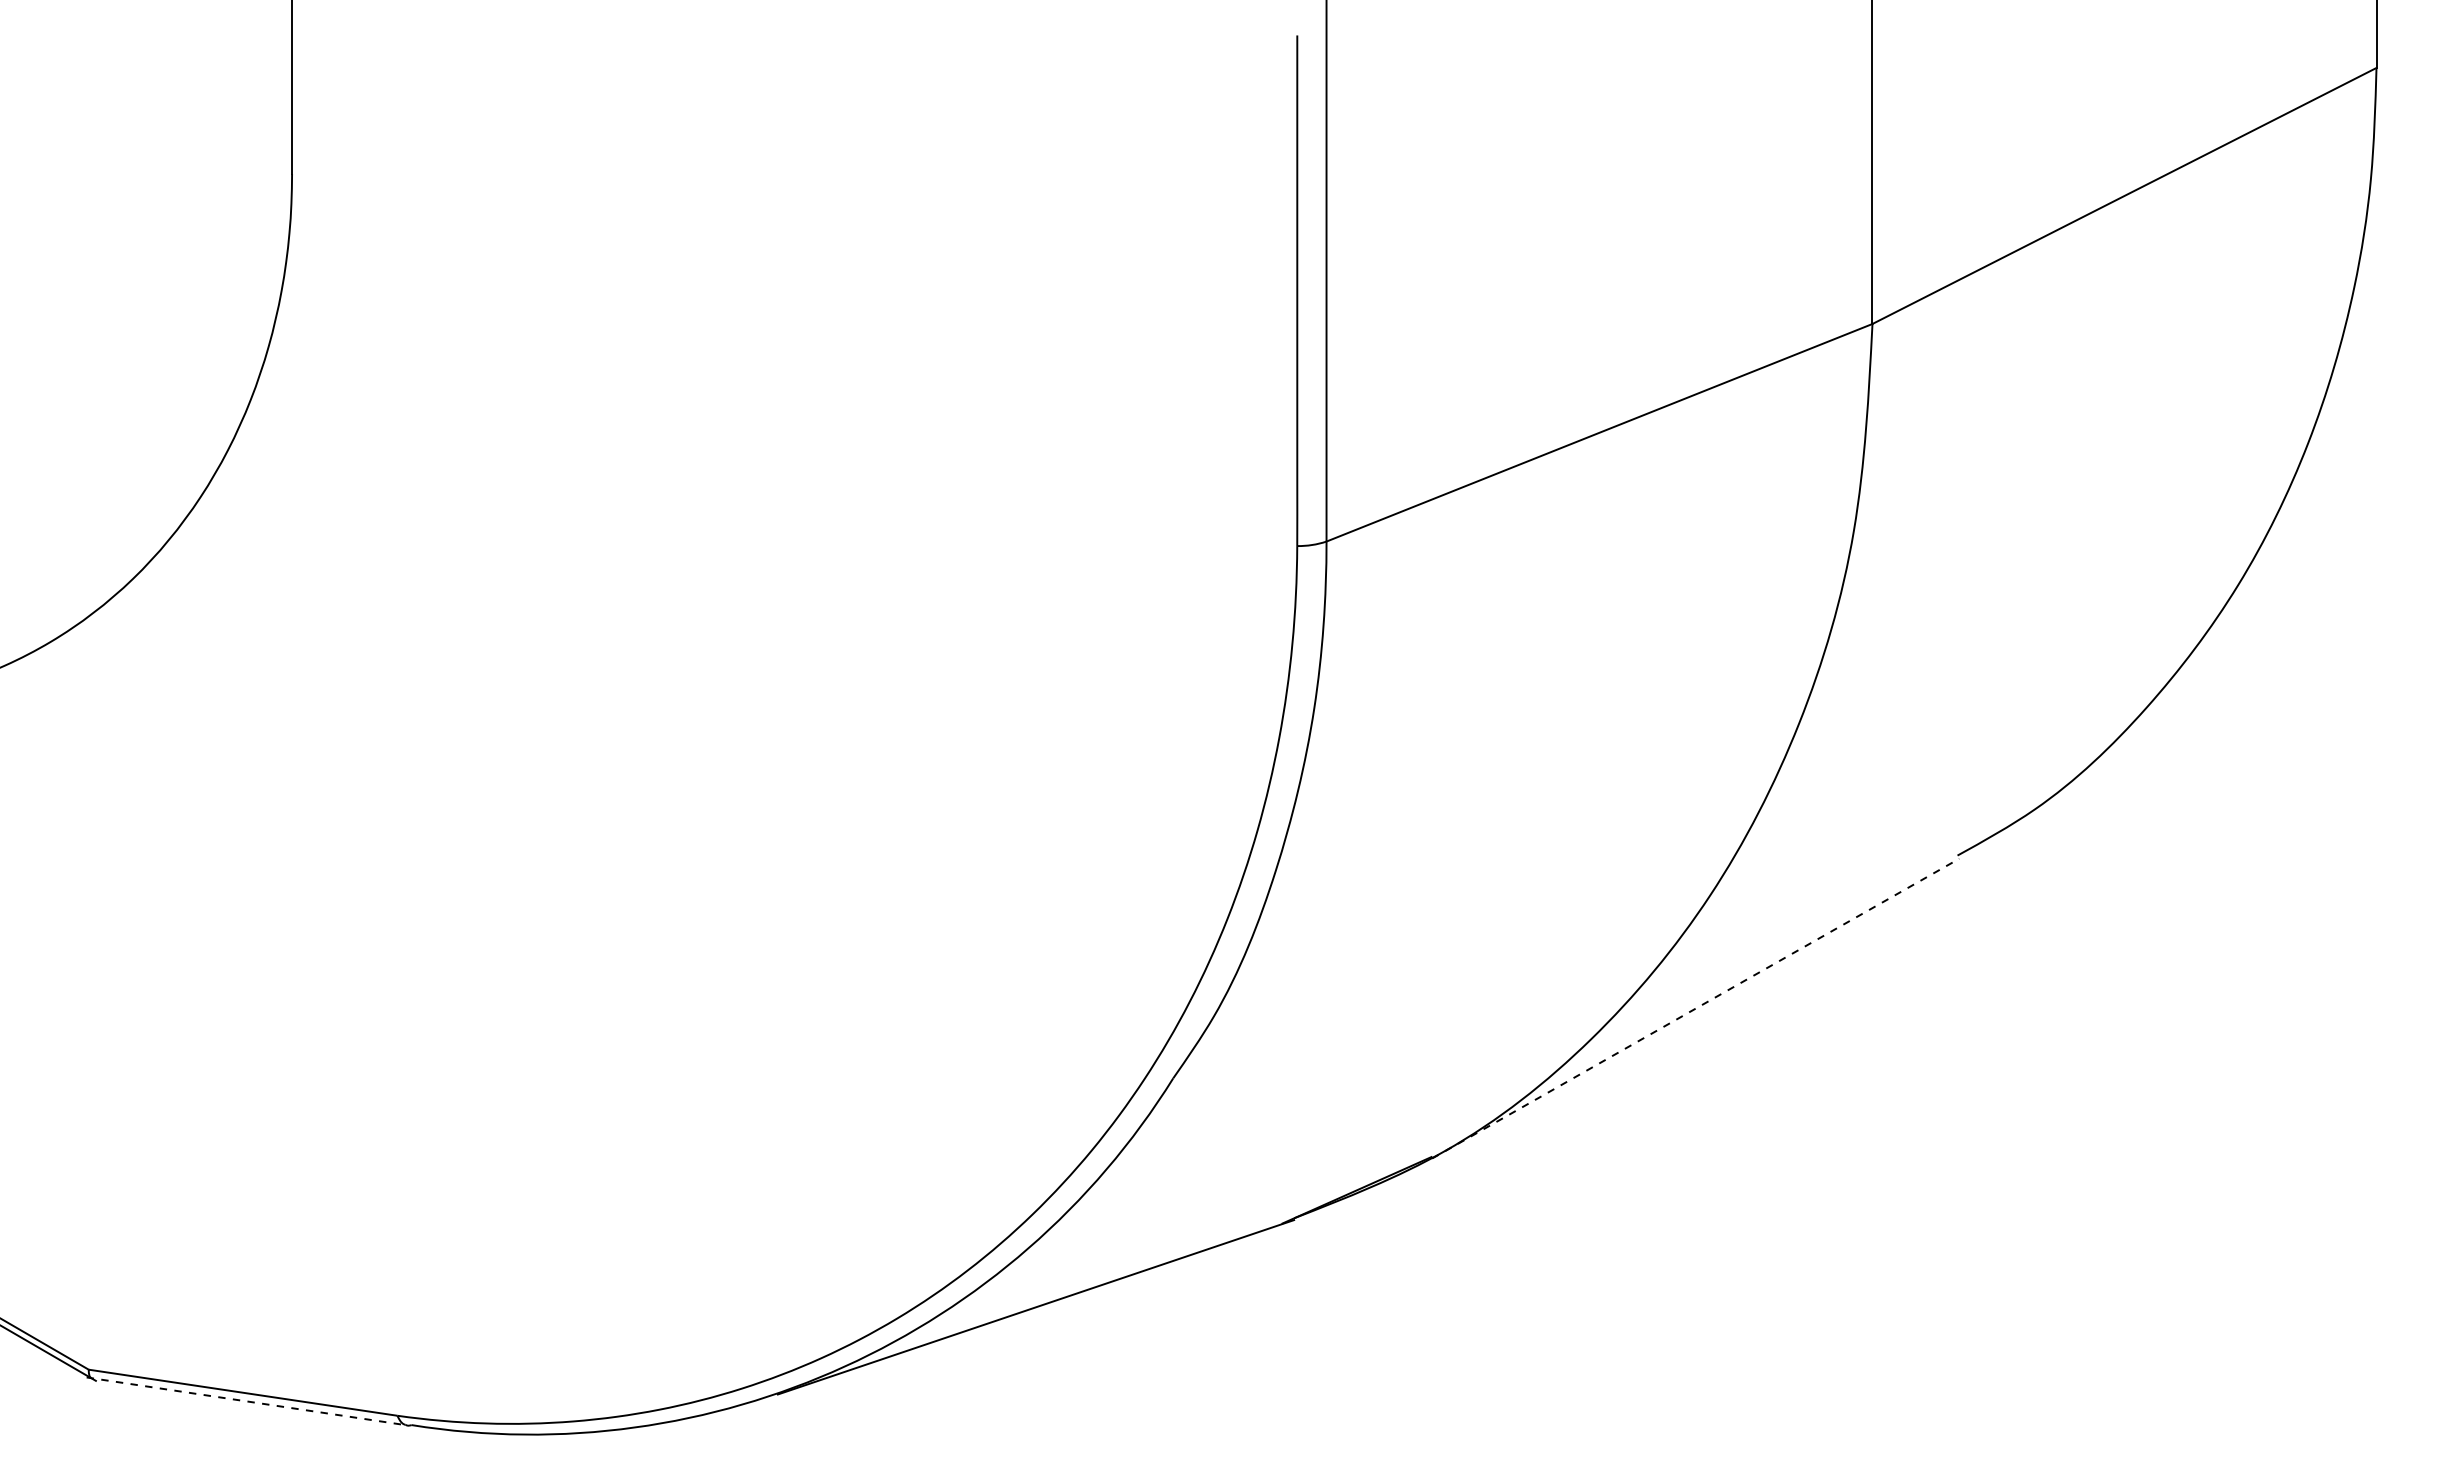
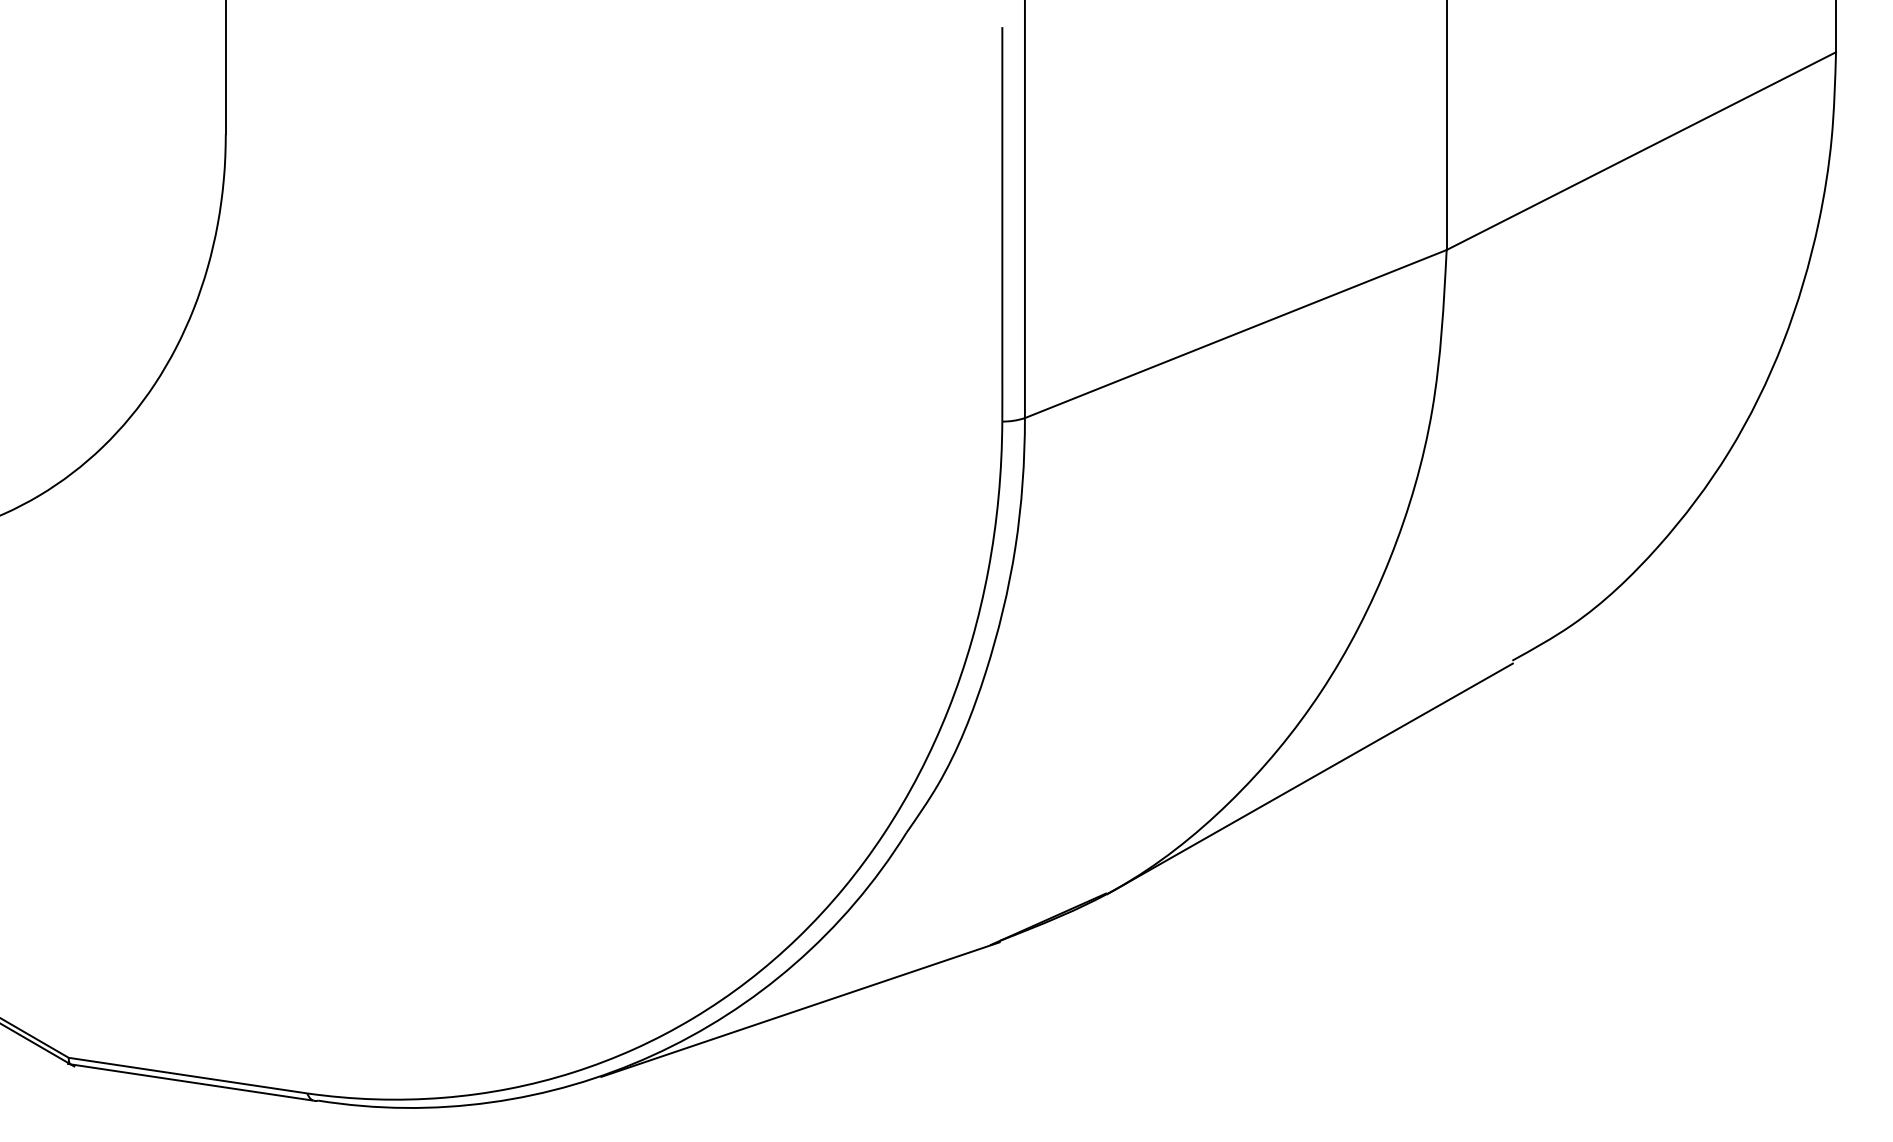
line: (1695, 1008) -> (1309, 778), dashed -> solid
line: (245, 1401) -> (189, 1082), dashed -> solid

